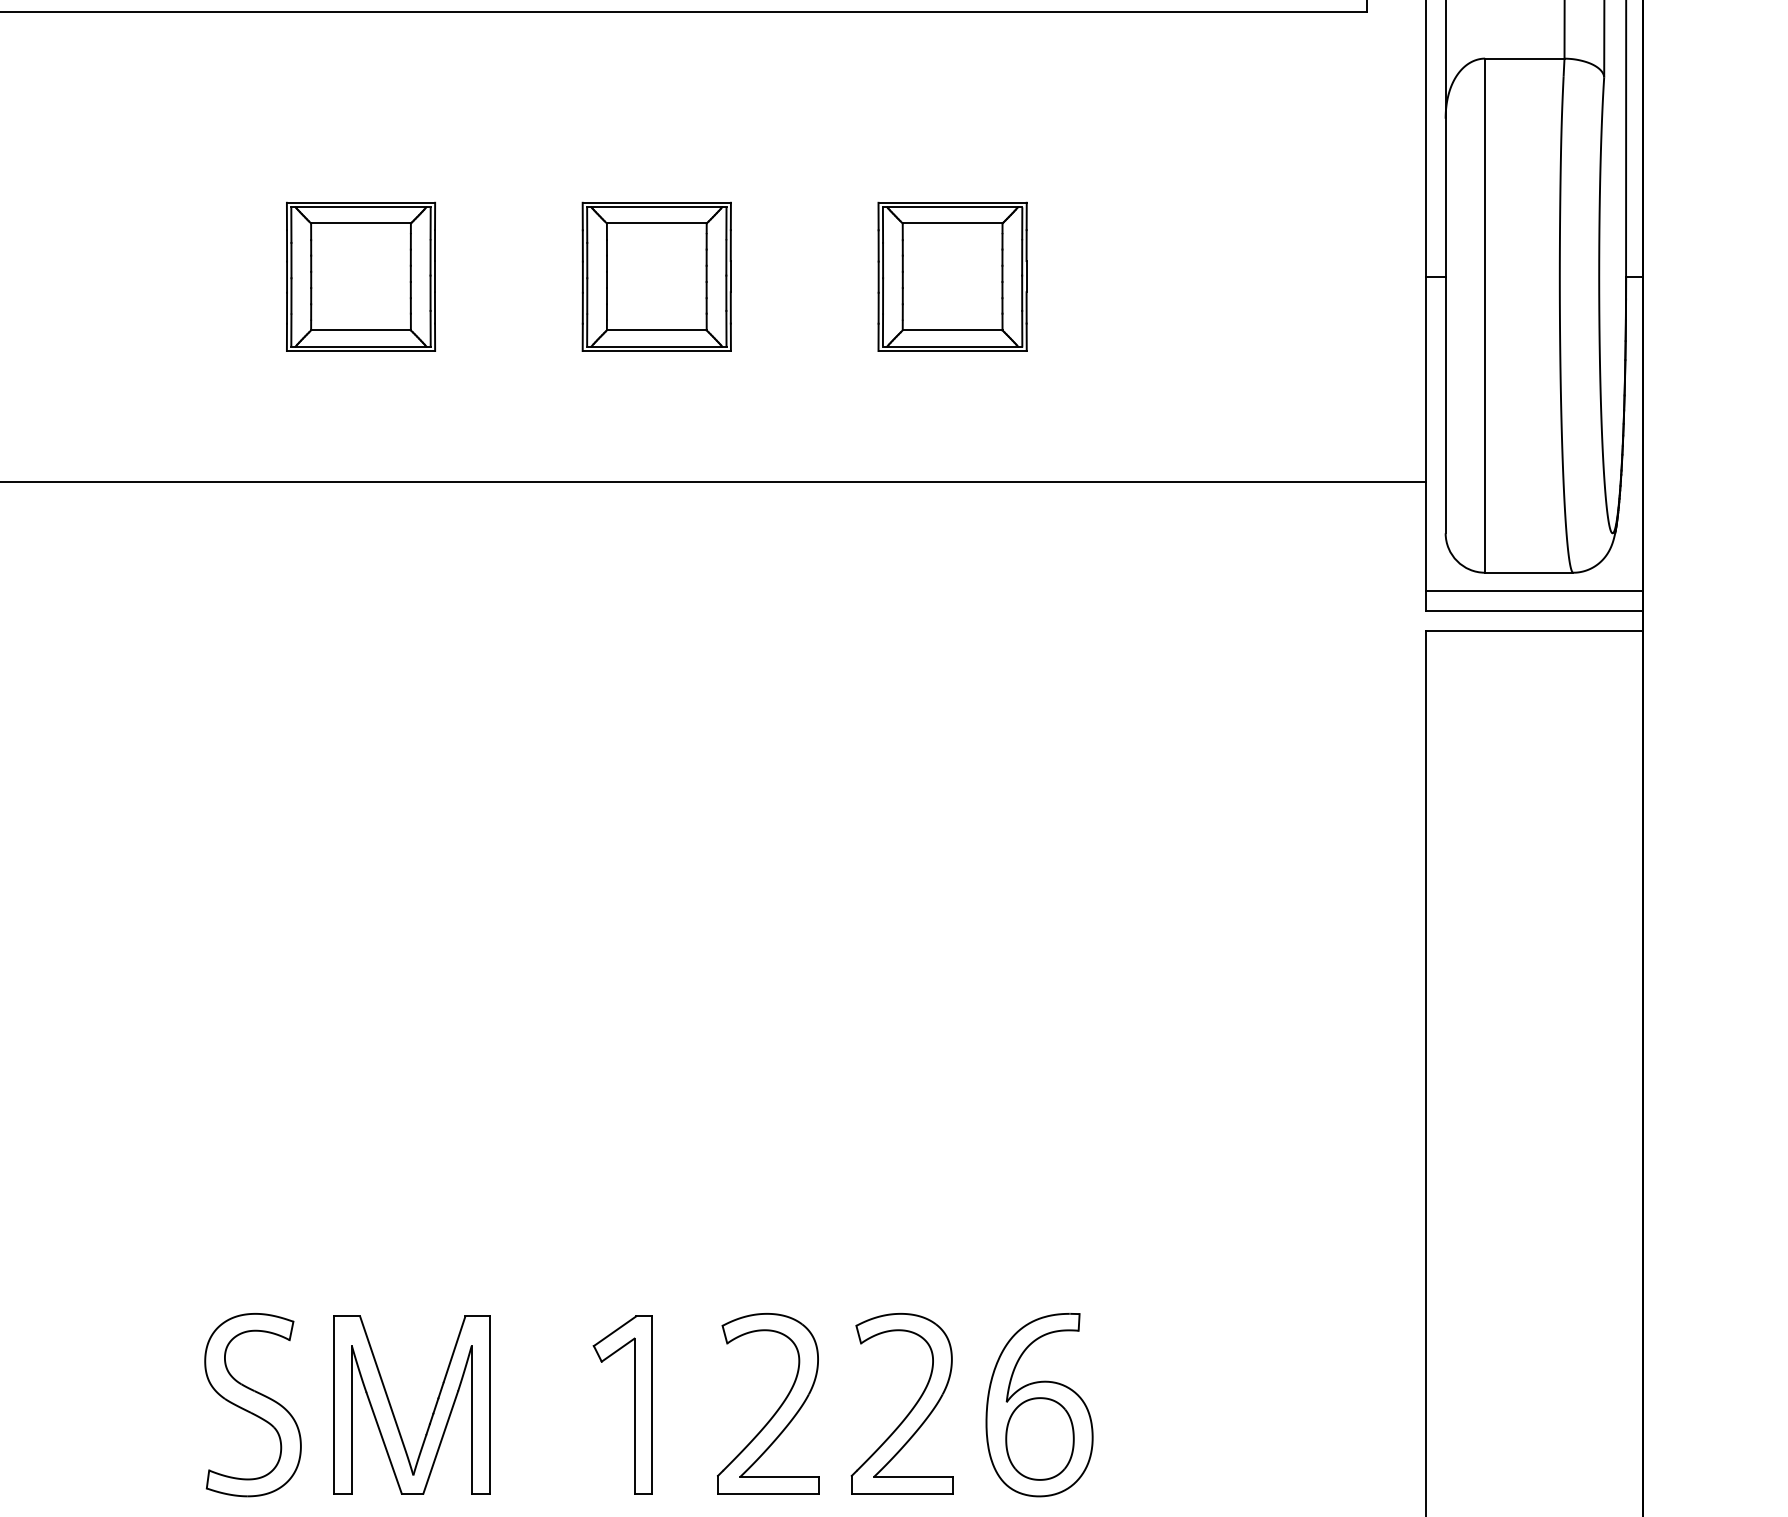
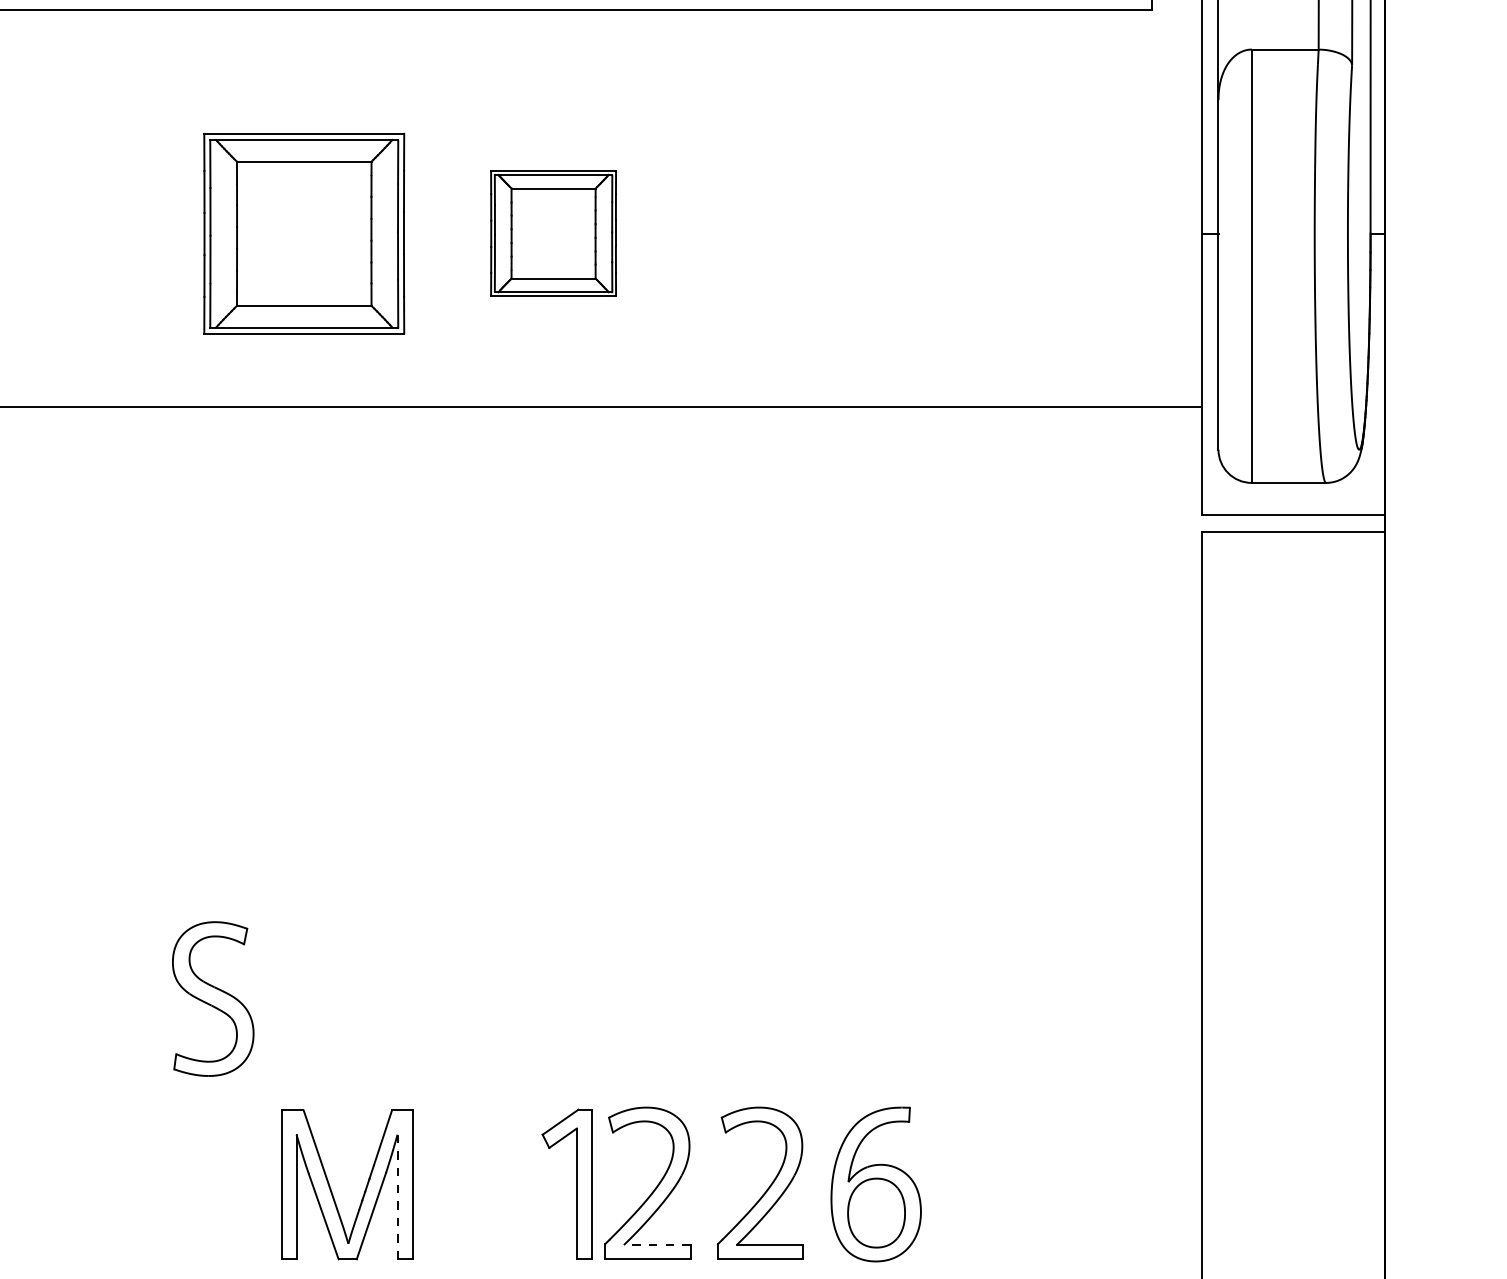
part: (360, 276) -> (303, 233), size x1.6
part: (952, 276) -> (802, 233), removed
line: (1533, 591) -> (1292, 498), removed
part: (634, 1404) -> (576, 1184), moved
part: (252, 1405) -> (212, 999), moved
line: (471, 1419) -> (397, 1196), solid -> dashed
line: (779, 1476) -> (656, 1244), solid -> dashed

